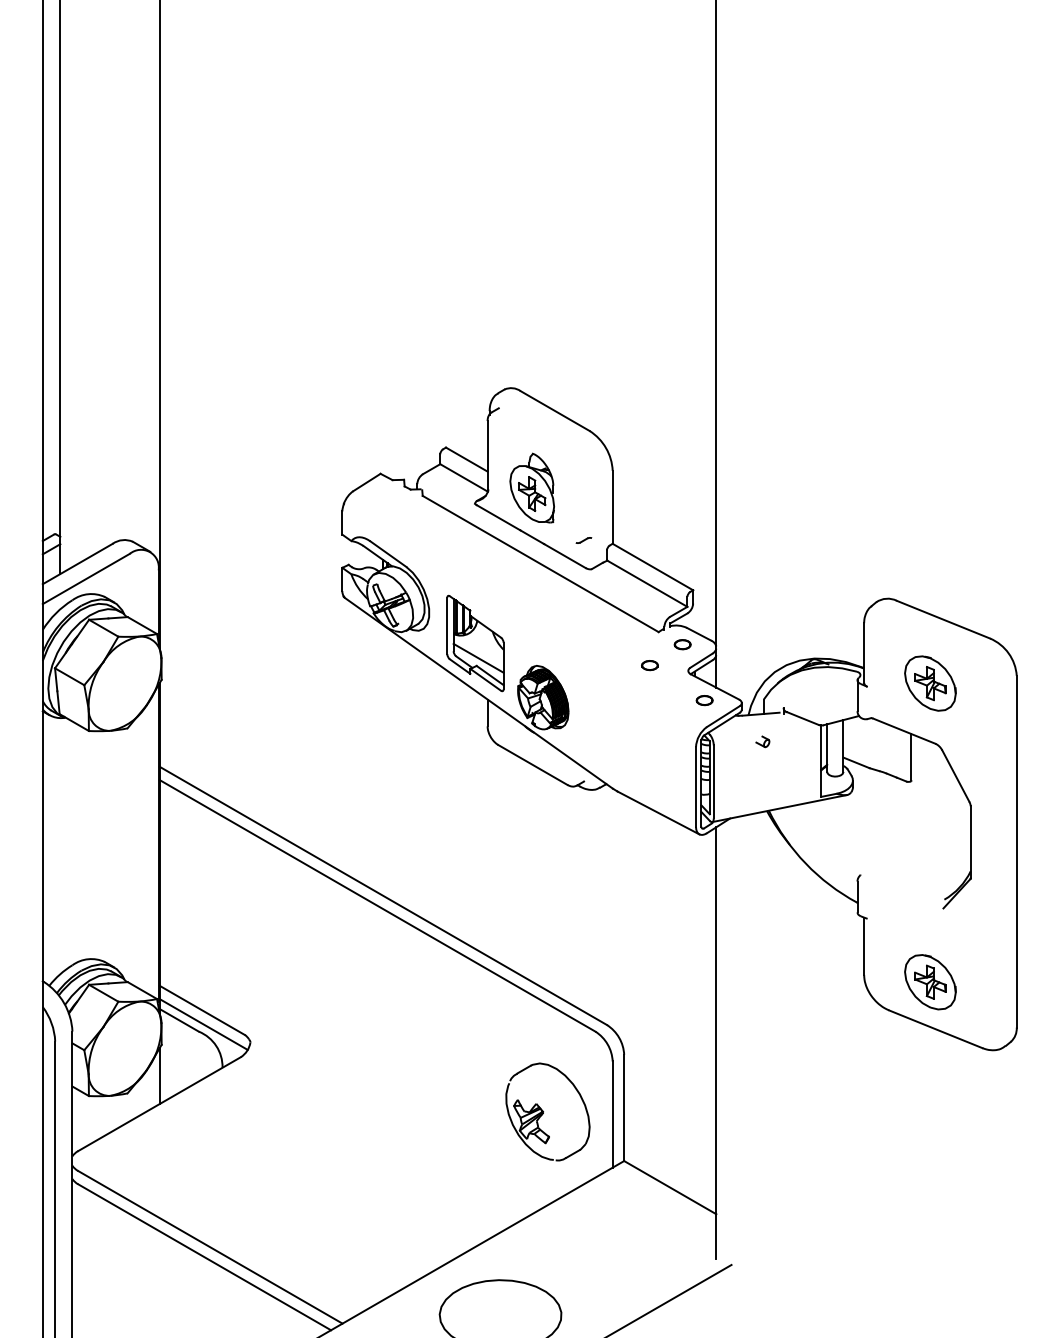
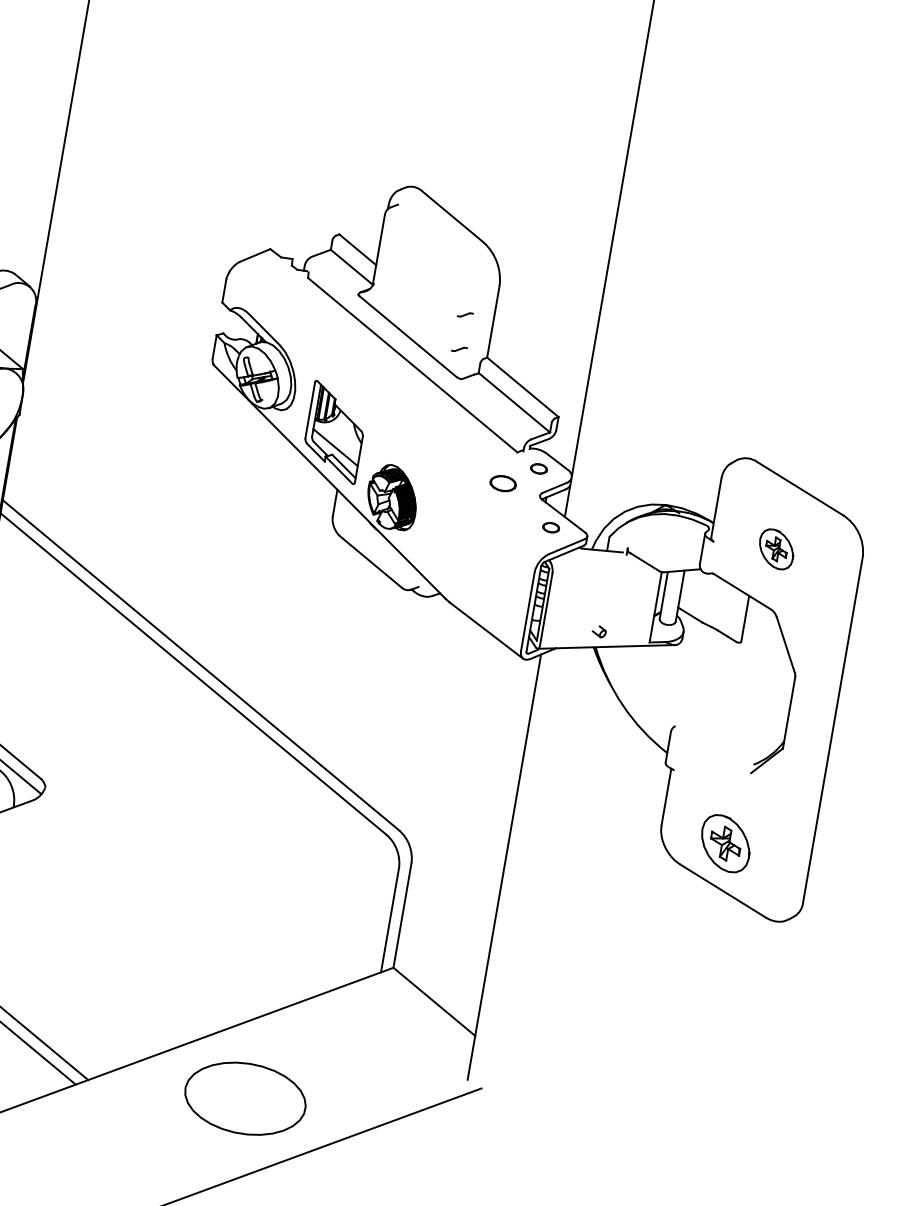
part: (531, 487) -> (416, 288), removed
part: (583, 505) -> (464, 314), added
part: (649, 665) -> (502, 483), size x1.6
part: (930, 683) -> (776, 549), size x0.7
part: (762, 741) -> (599, 631), moved
part: (547, 1111) -> (326, 905), removed

